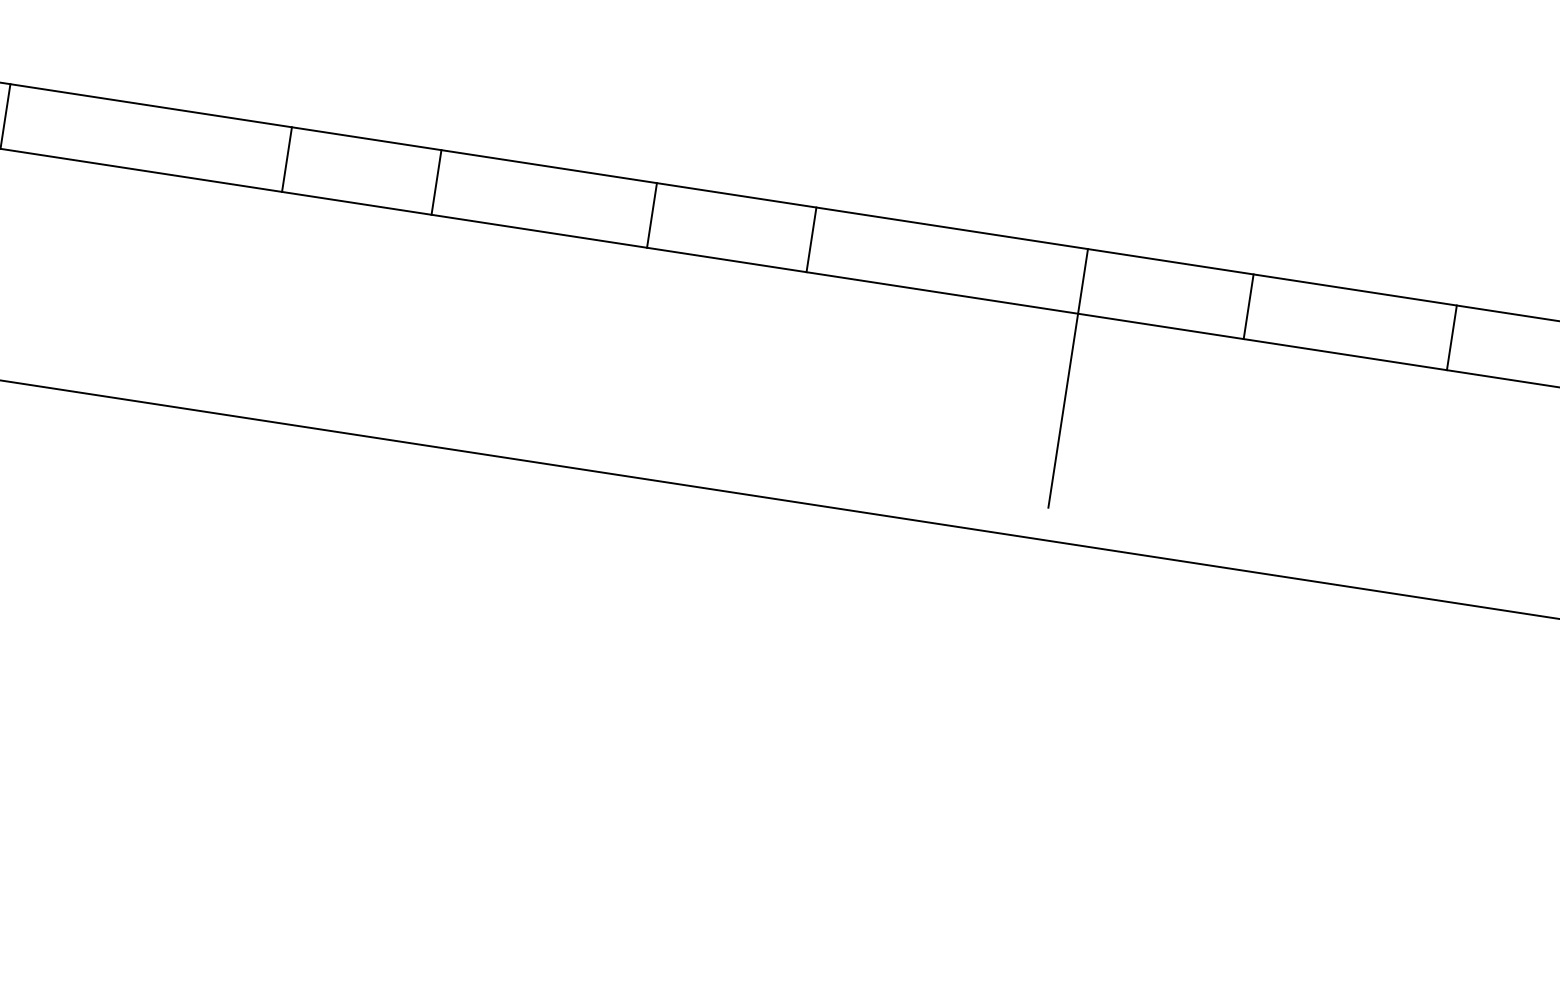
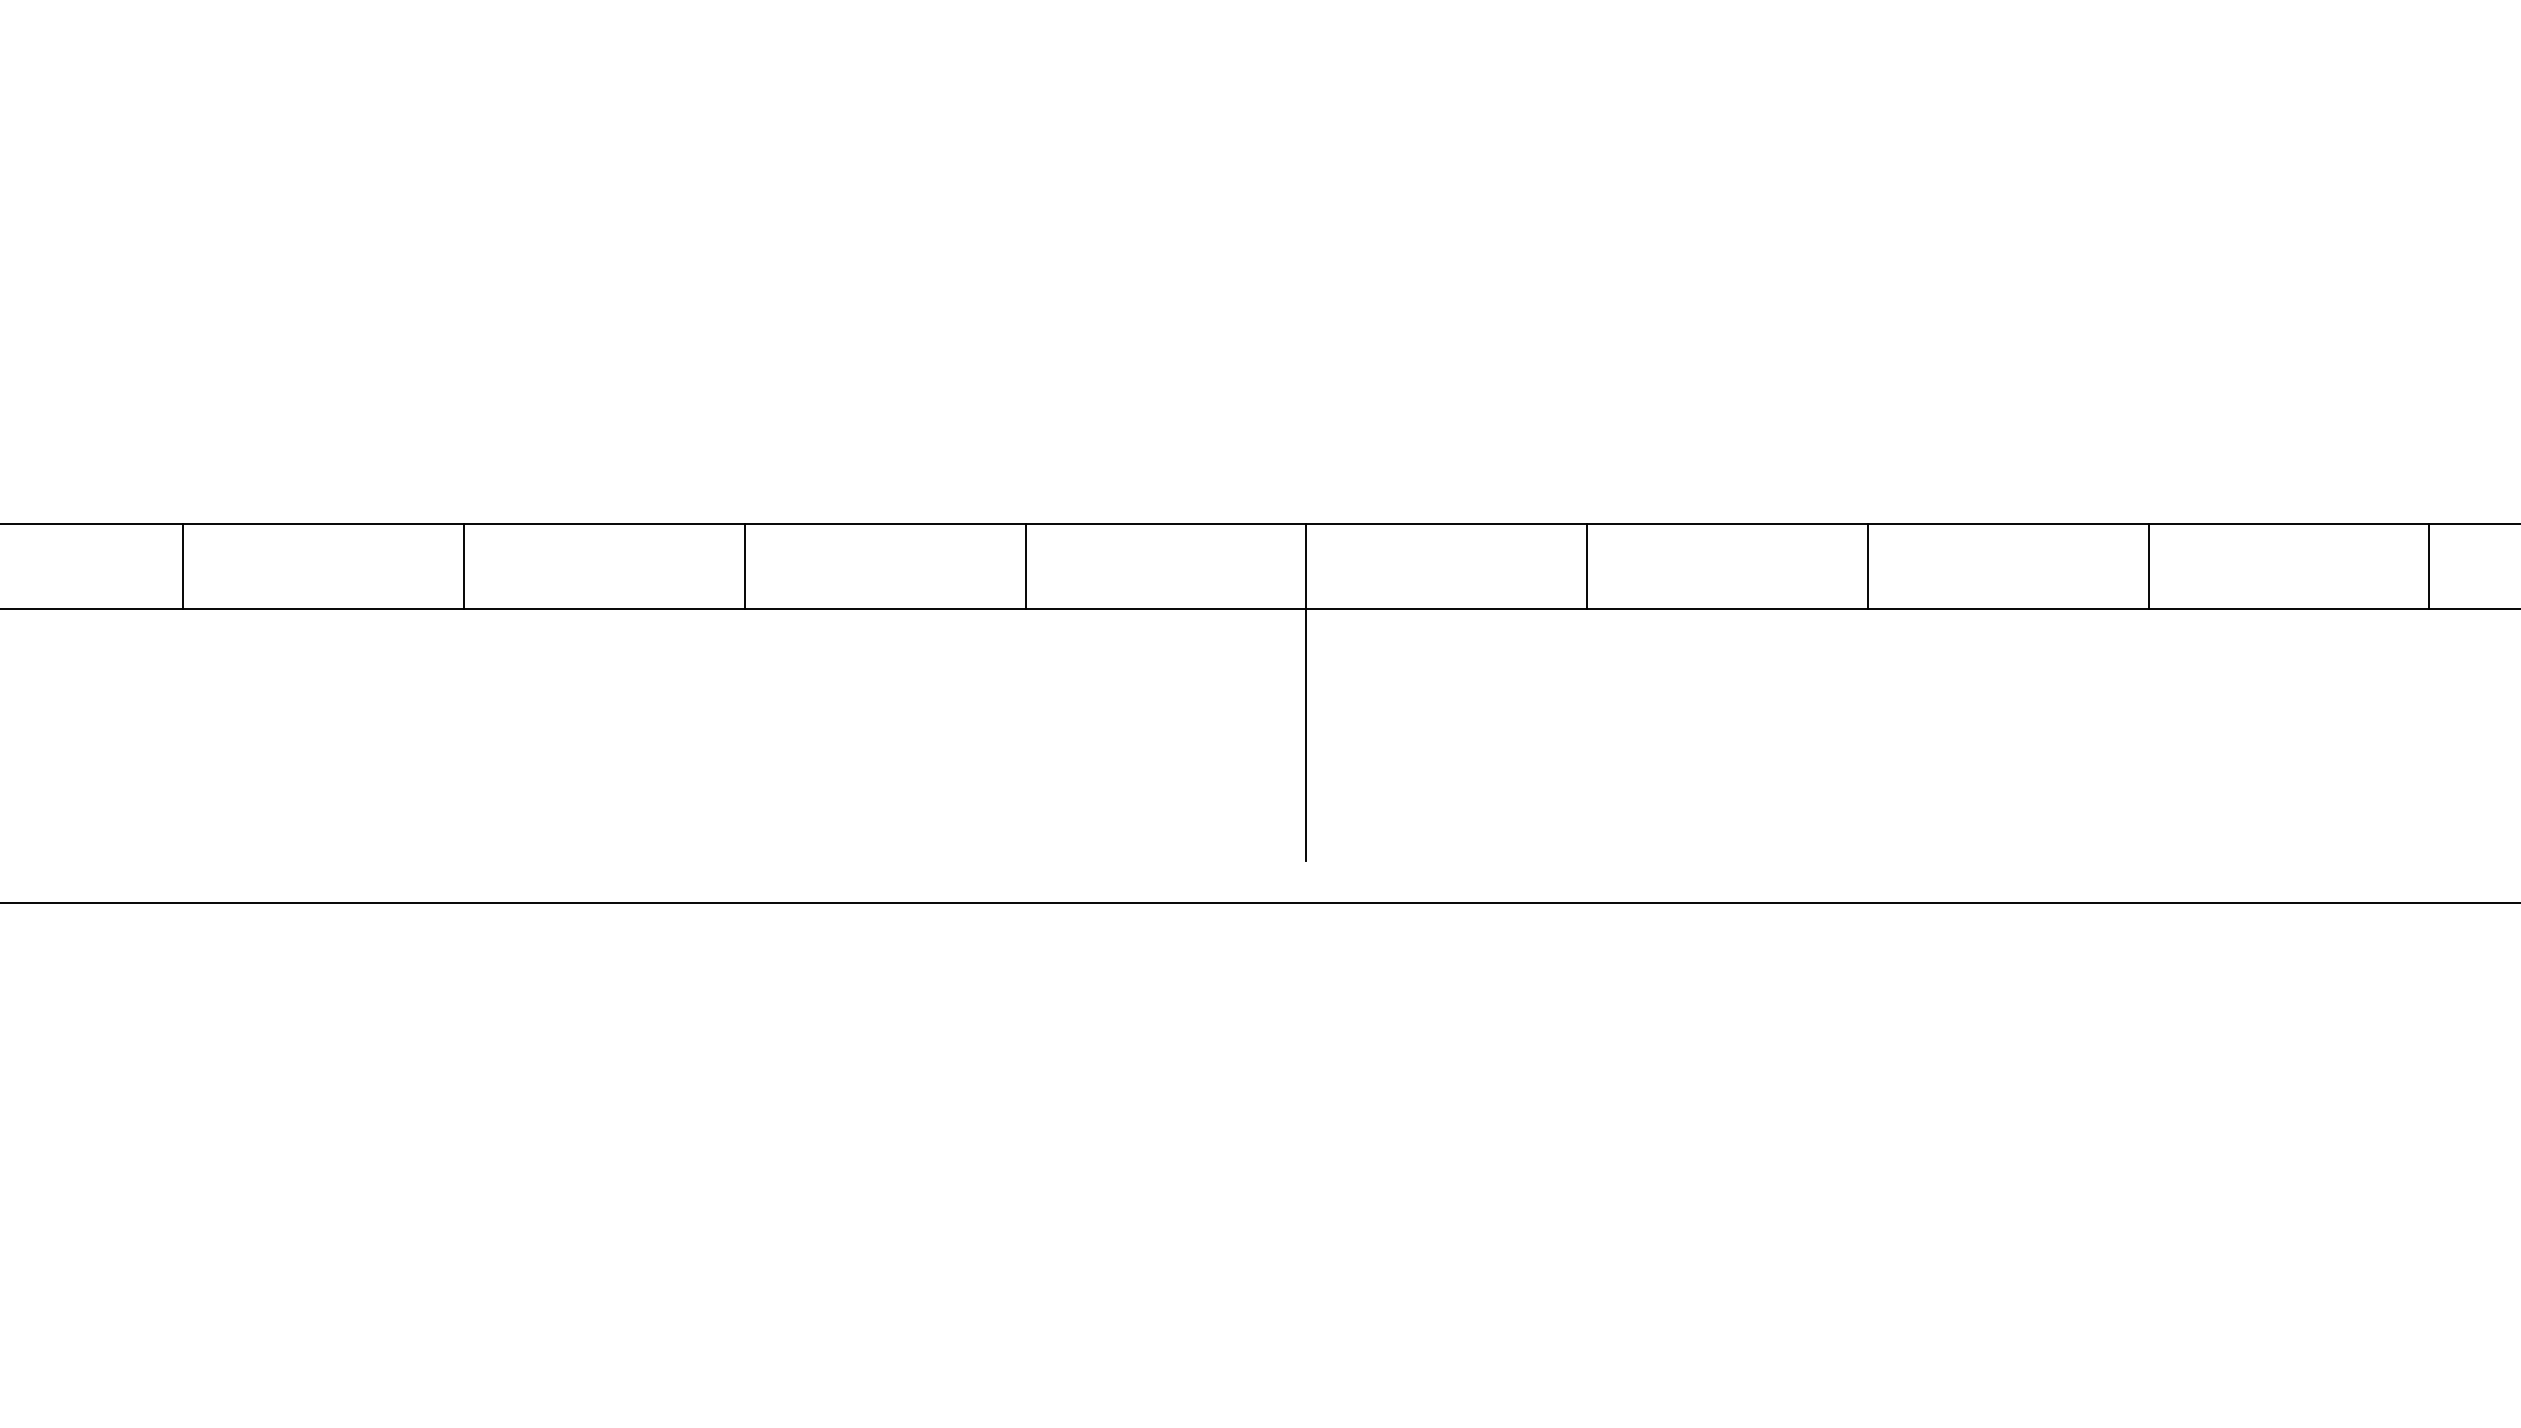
line: (287, 159) -> (183, 566), moved
line: (811, 239) -> (1025, 566), moved
line: (1249, 306) -> (1587, 566), moved
line: (1451, 337) -> (1867, 566), moved

